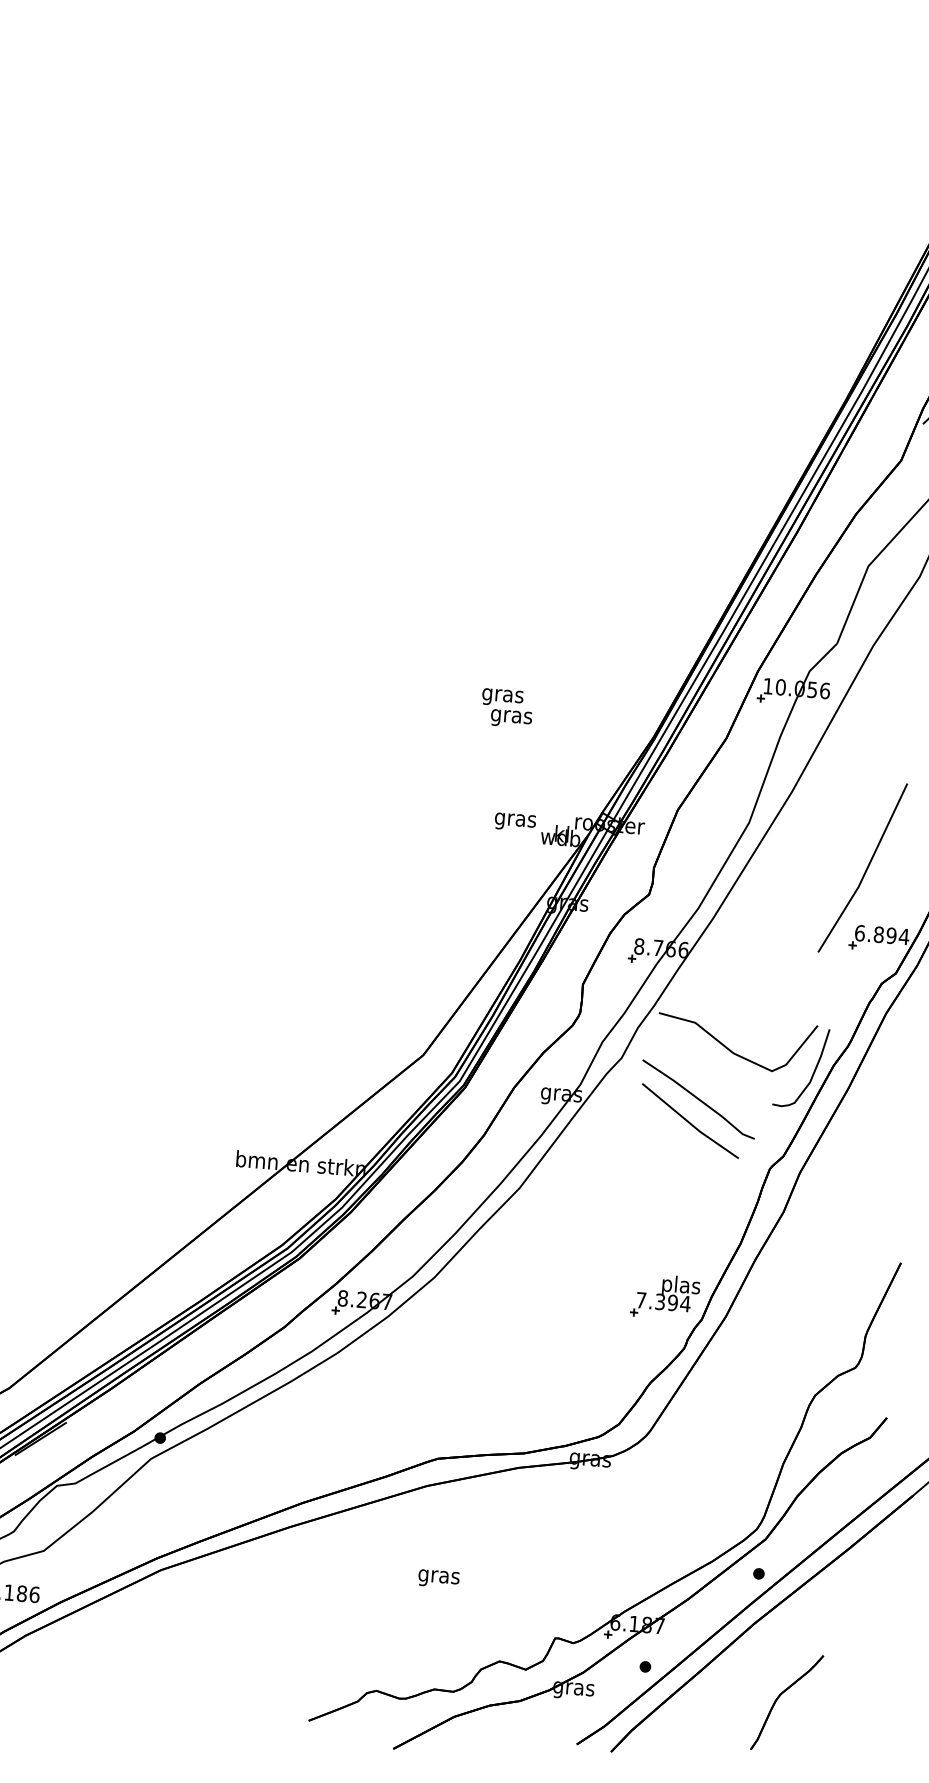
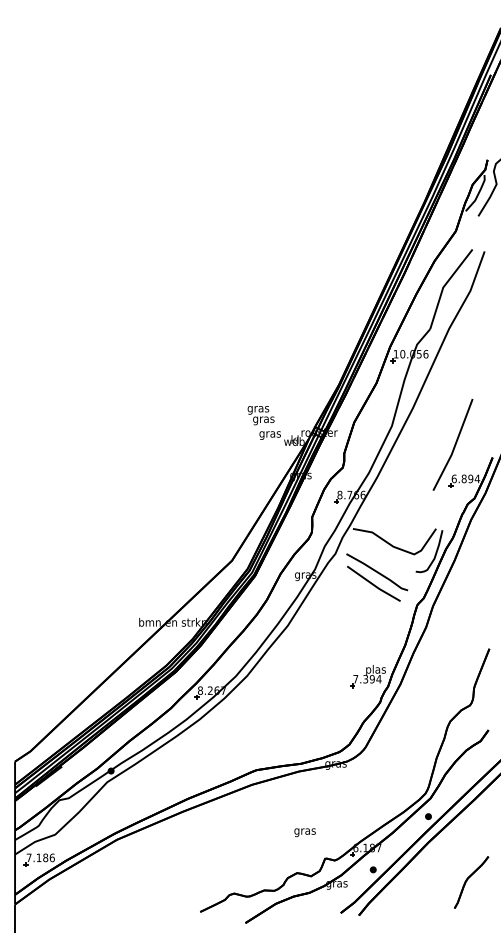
text: (505, 708) -> (260, 415), moved
text: (437, 1578) -> (304, 832), moved
part: (787, 1702) -> (471, 882), moved

